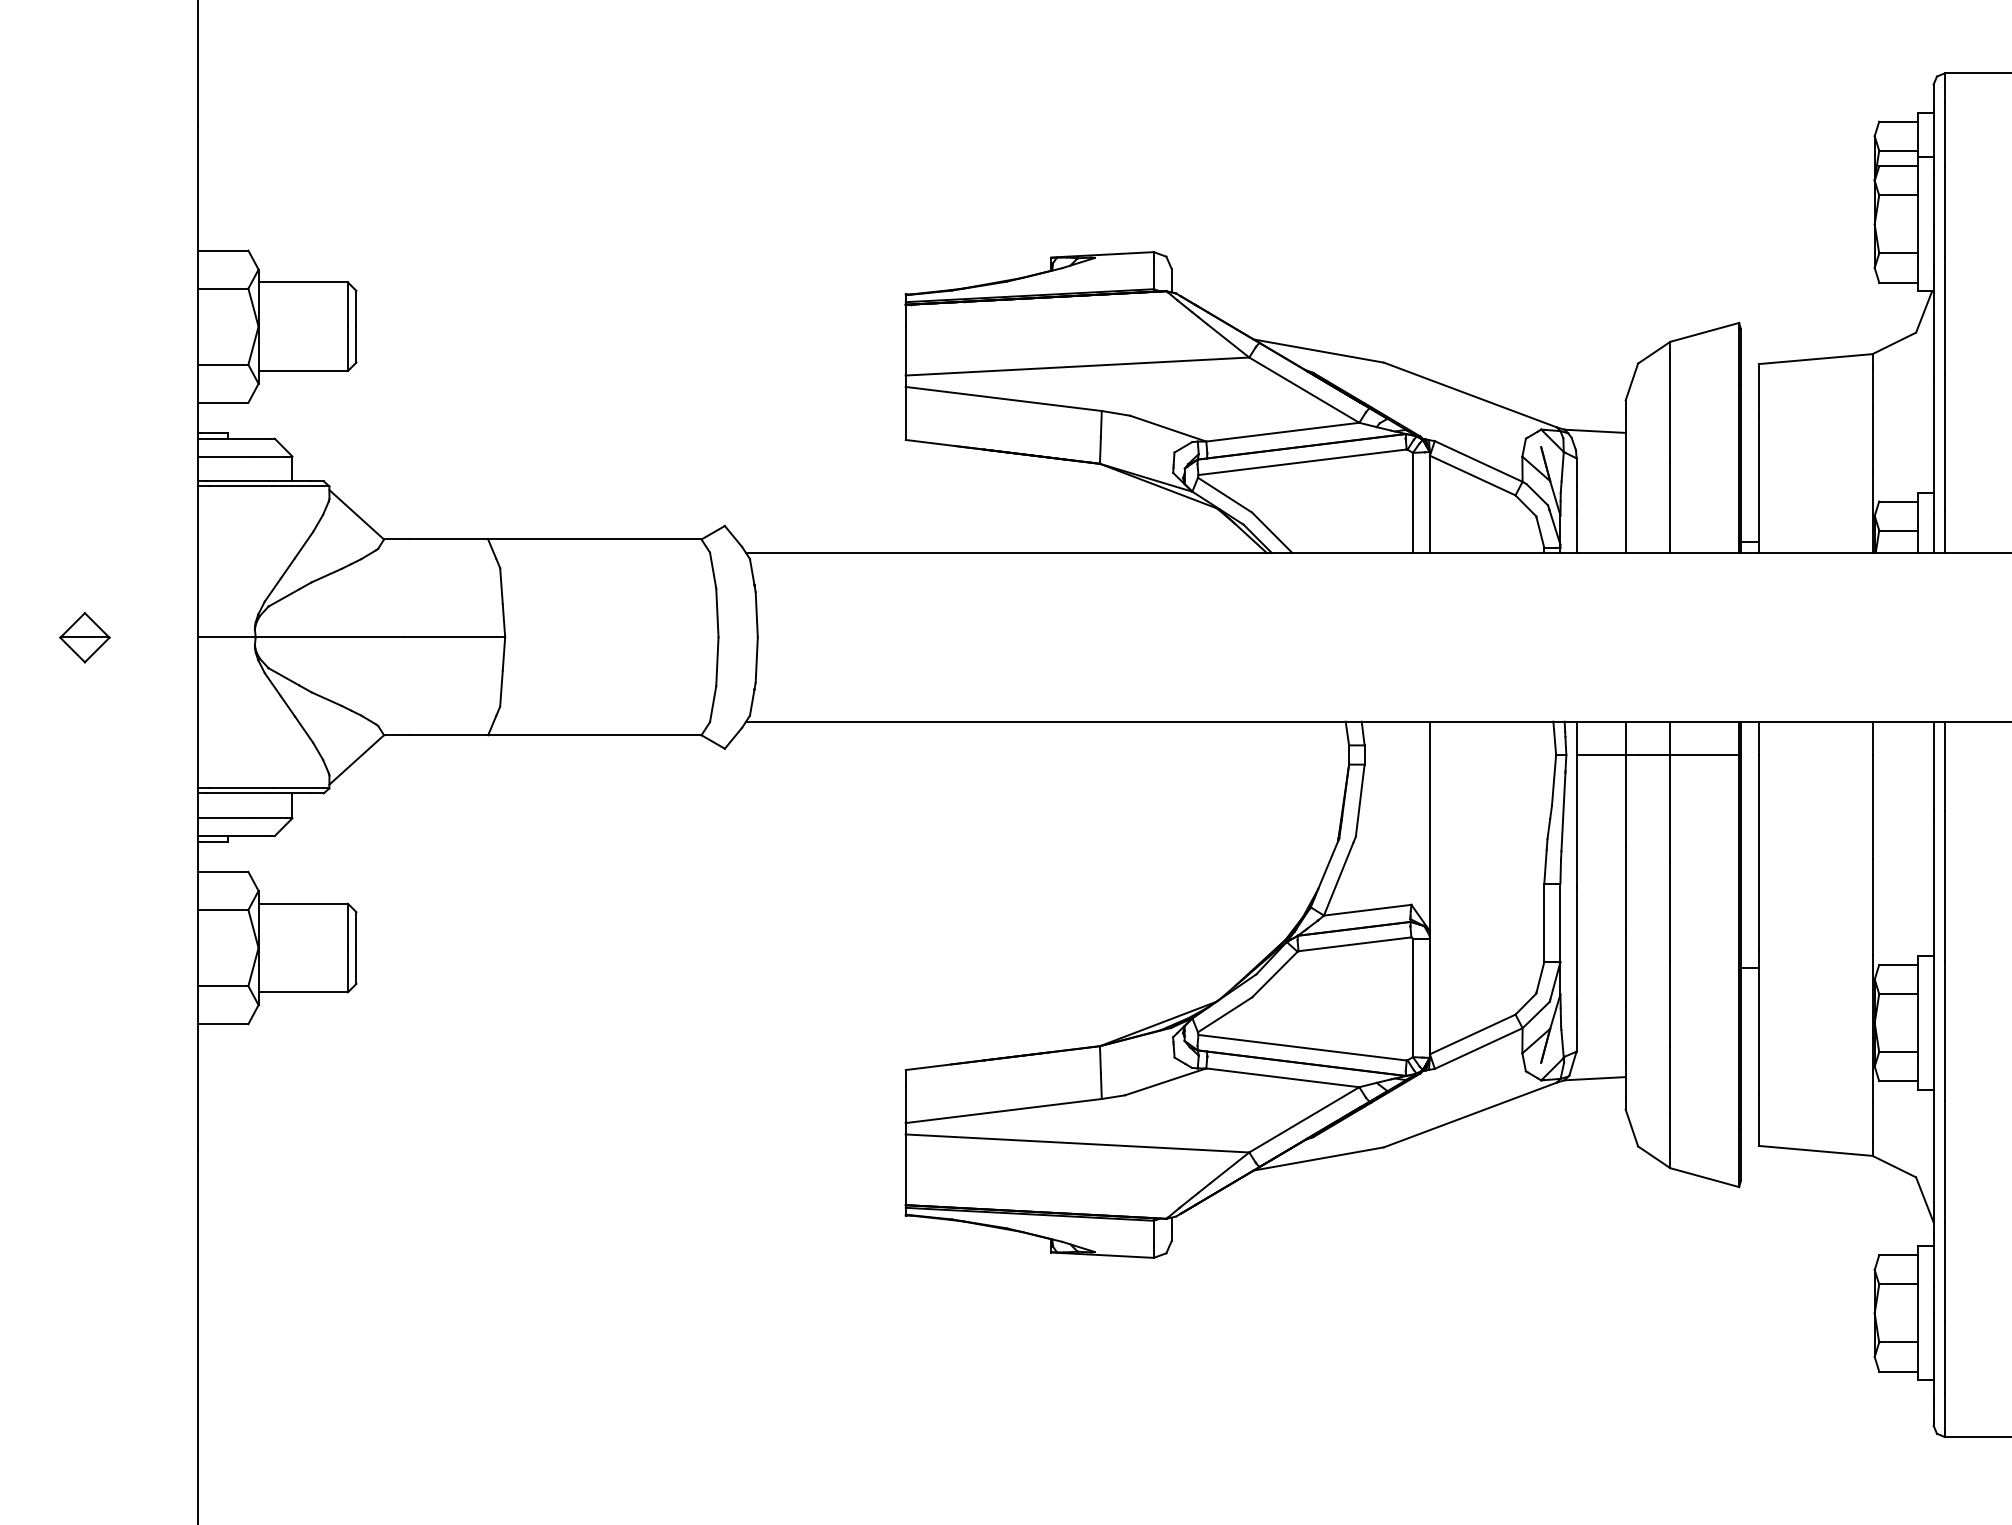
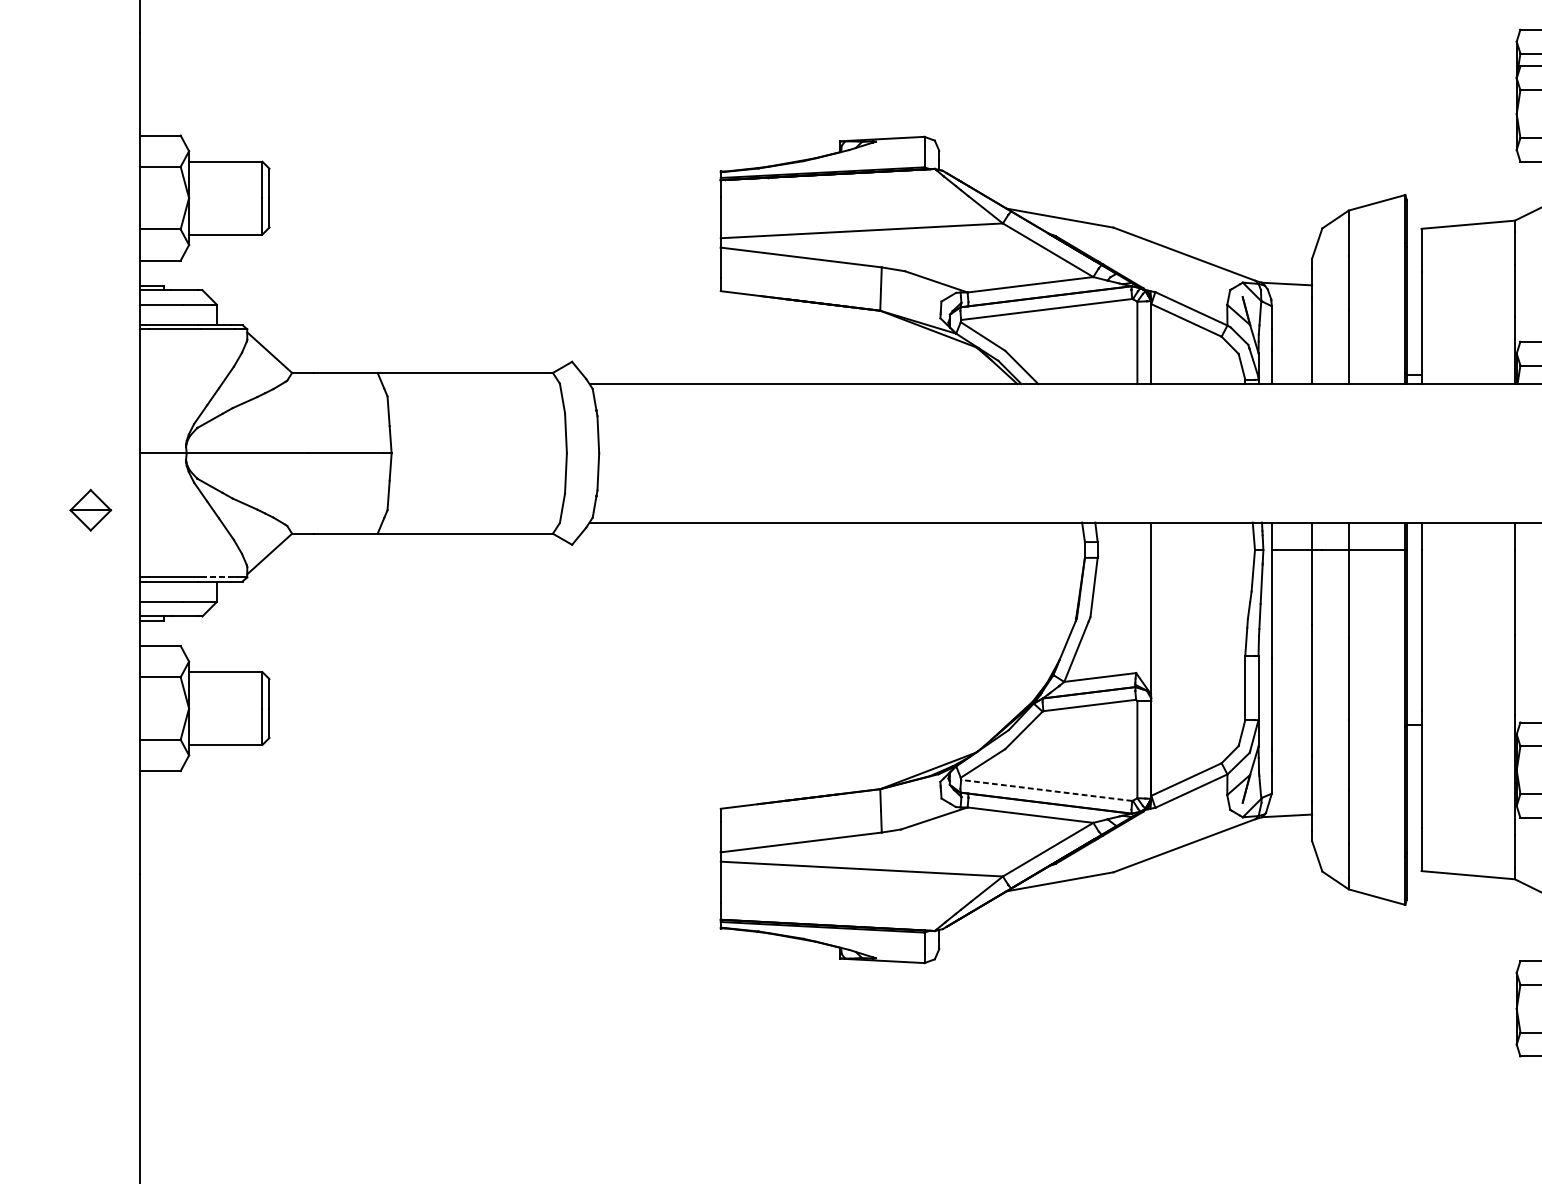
part: (84, 637) -> (90, 510), moved
line: (294, 788) -> (218, 577), solid -> dashed
line: (1302, 1047) -> (1046, 790), solid -> dashed

